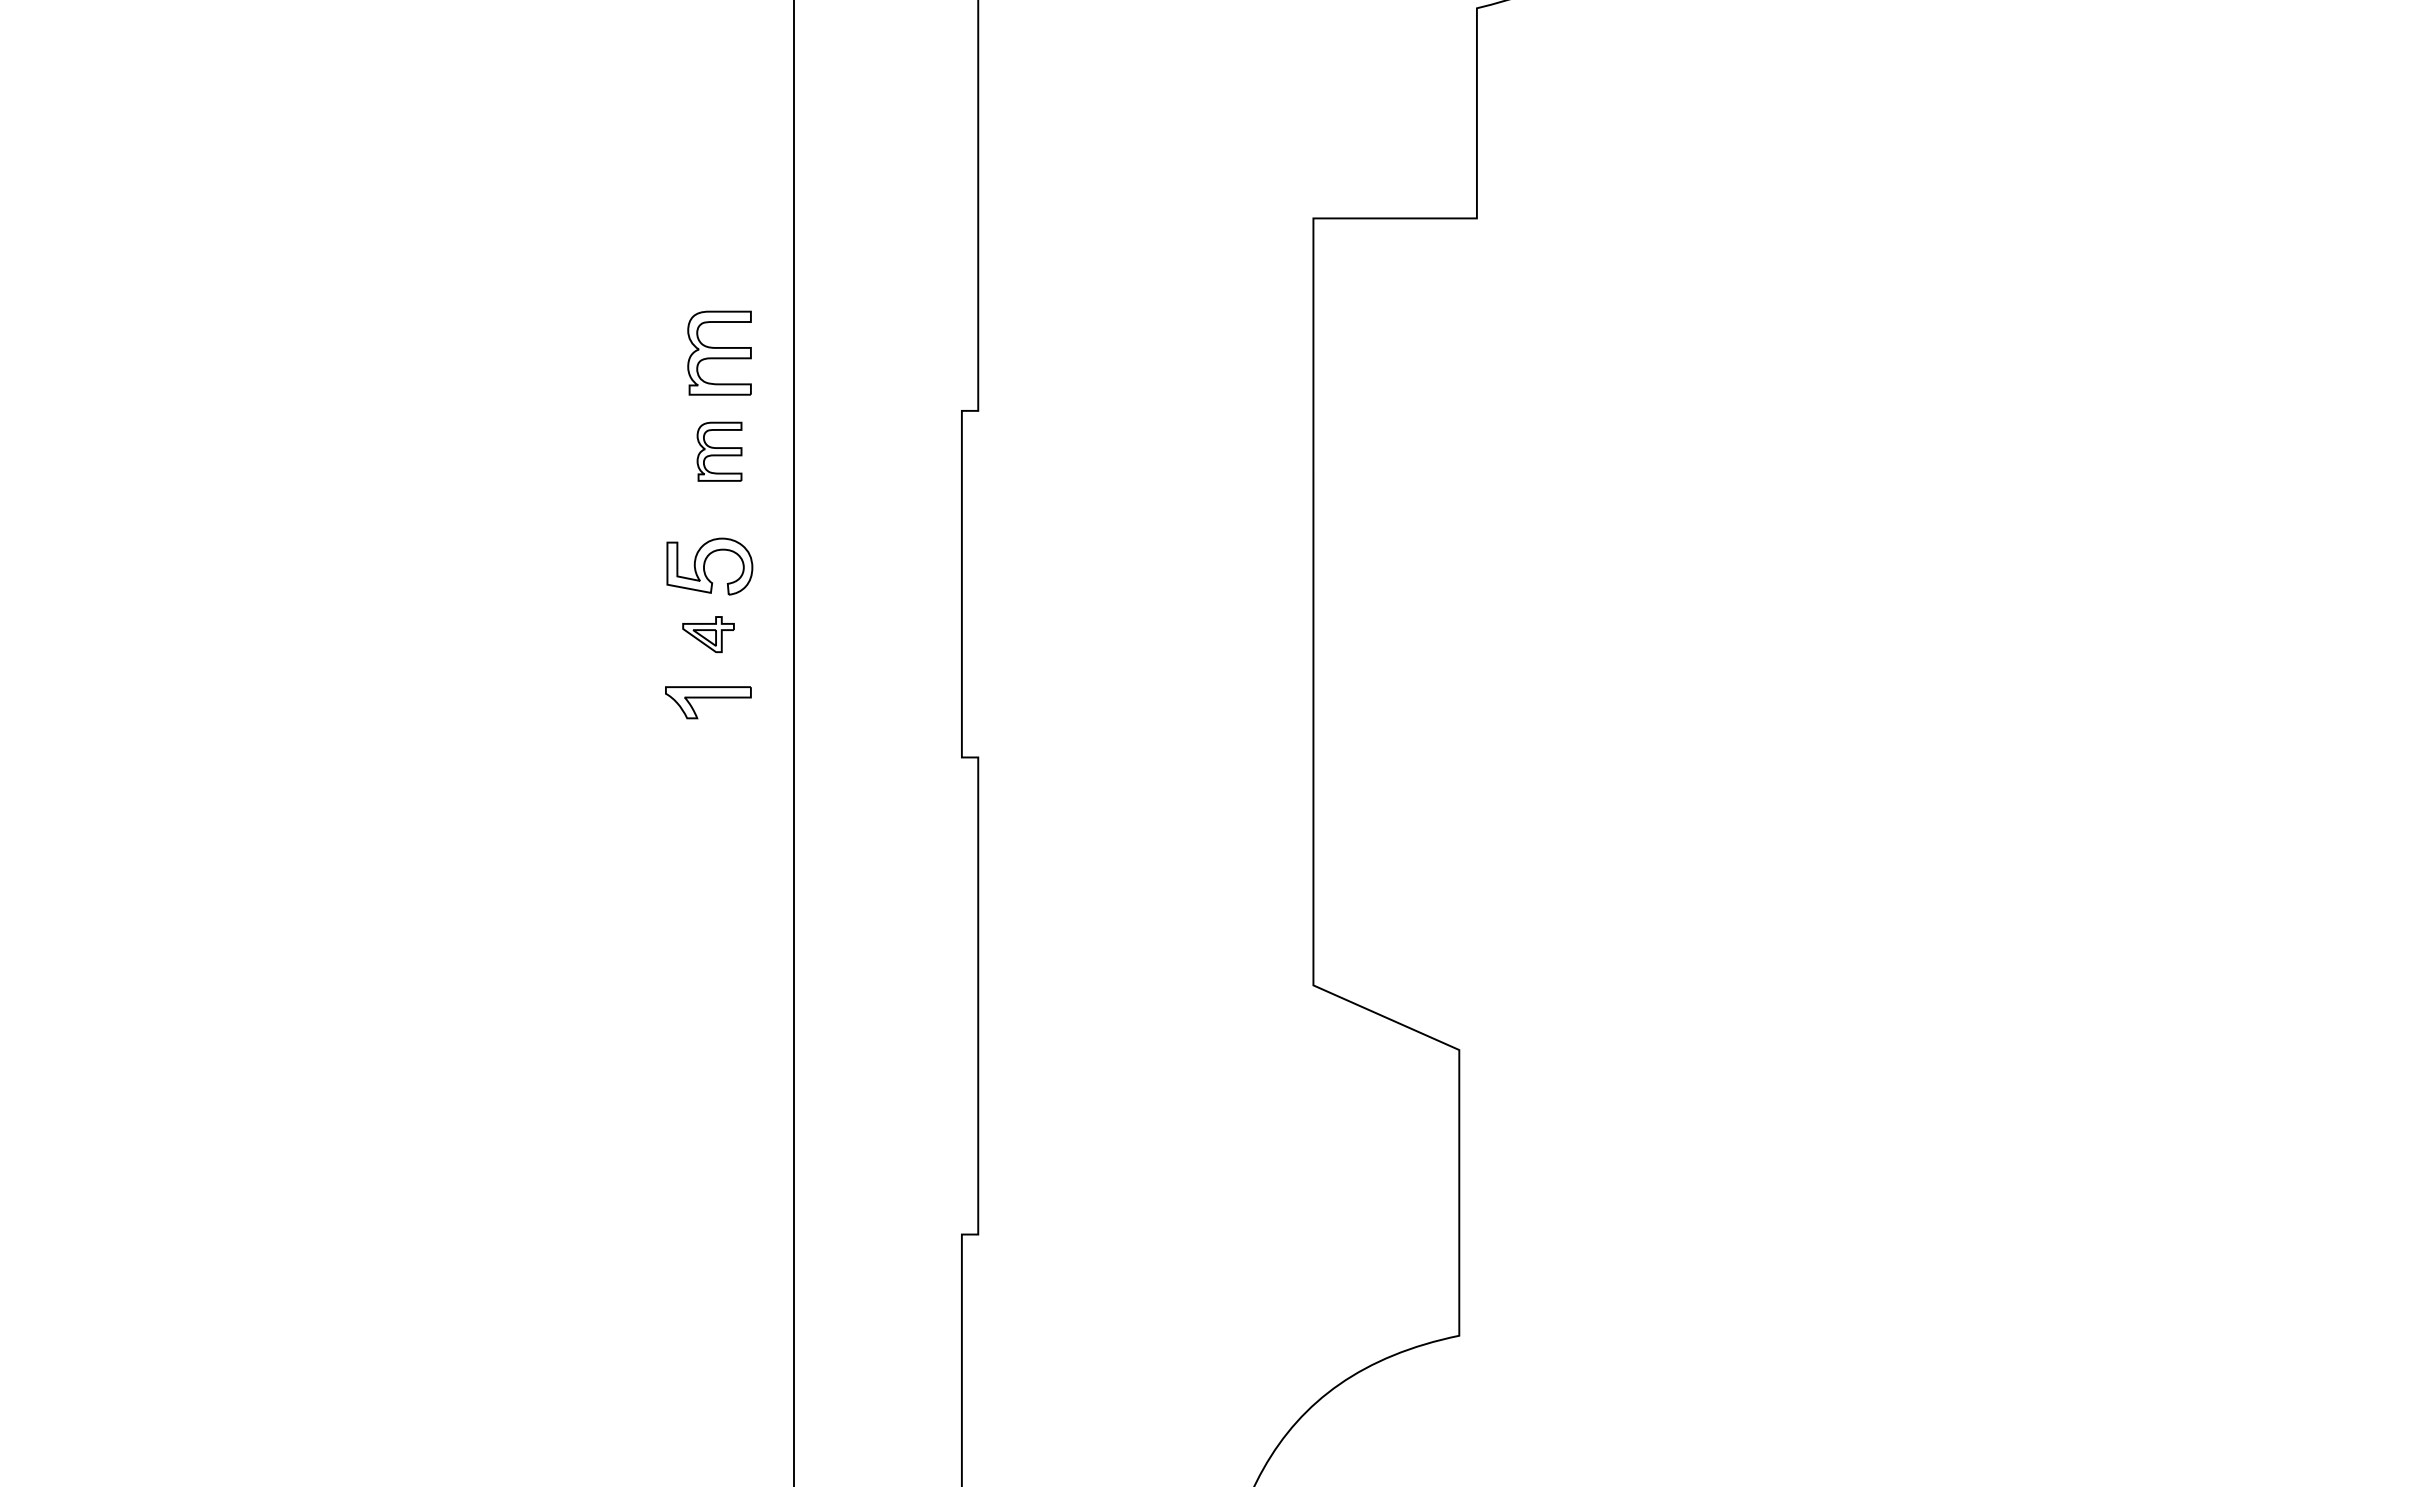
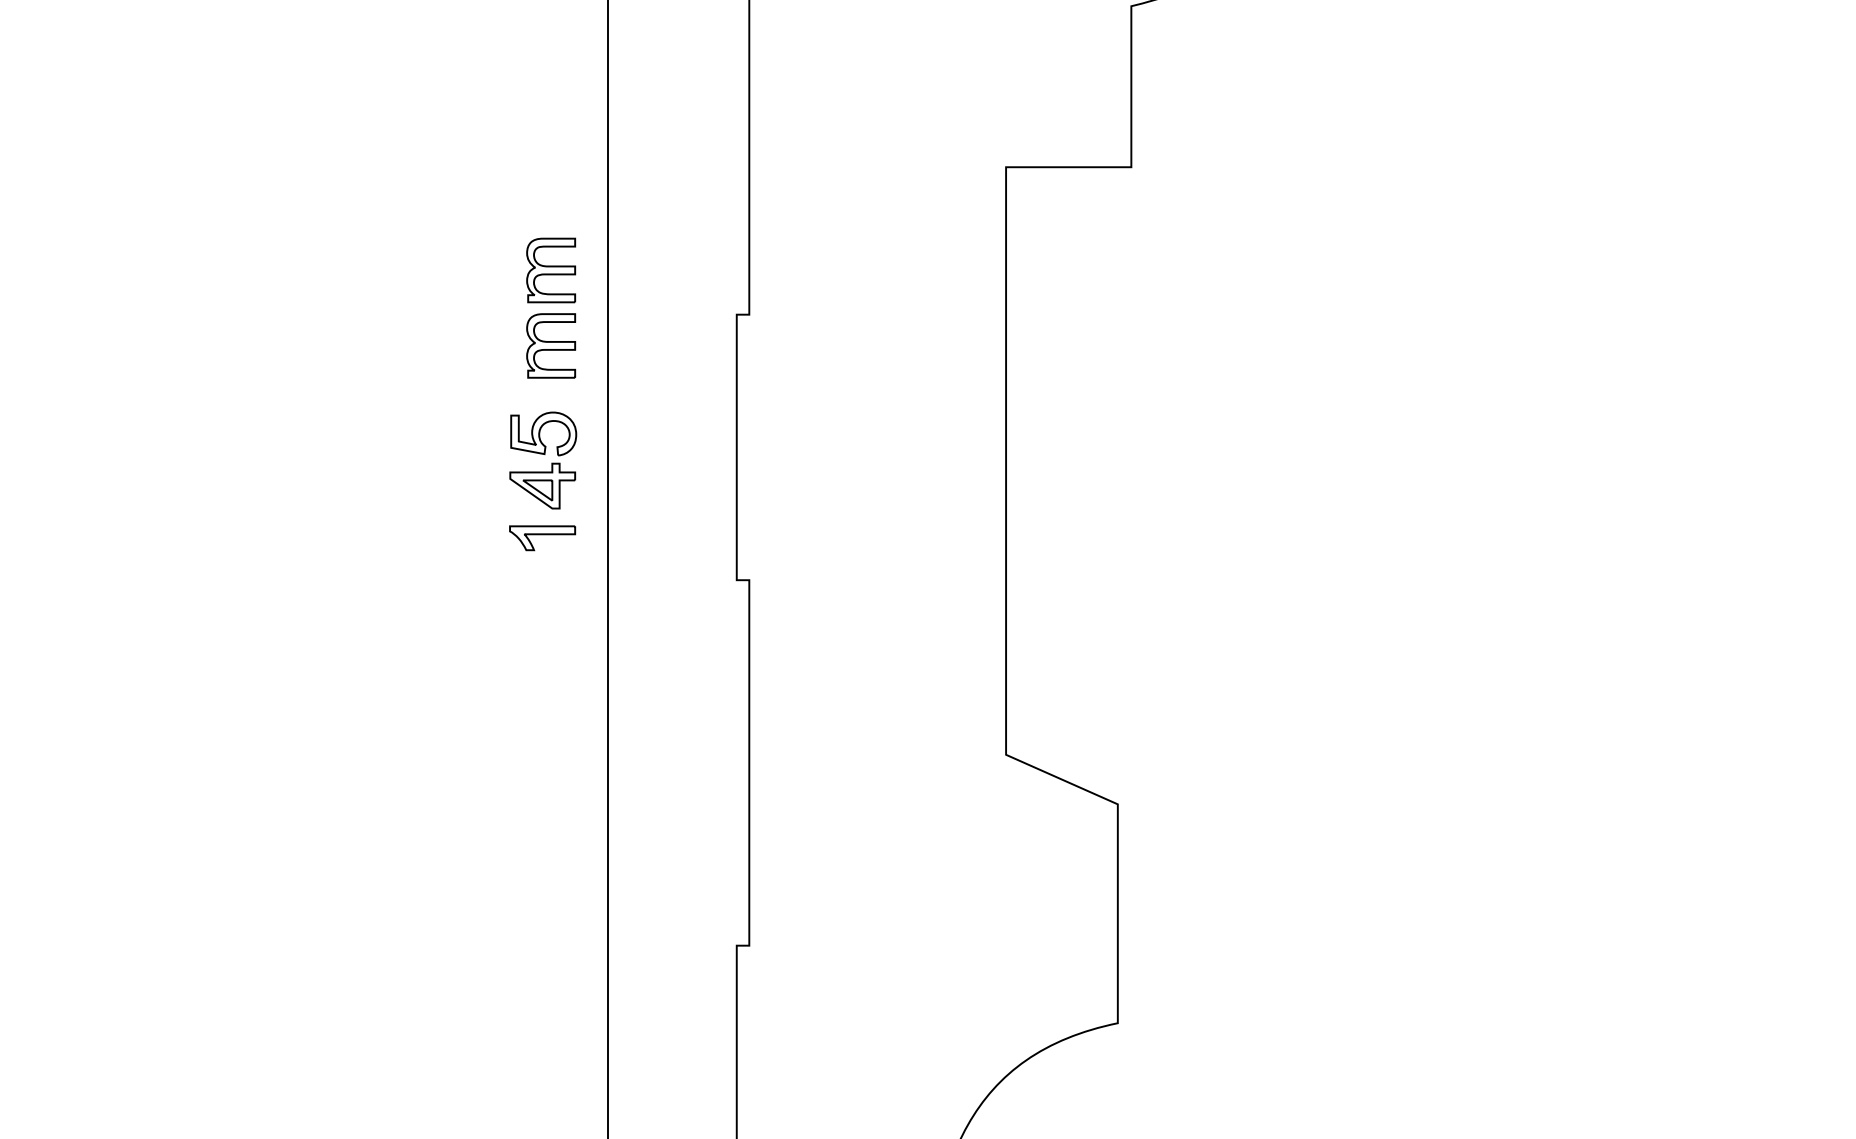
part: (719, 451) -> (551, 345), size x1.43
part: (708, 634) -> (542, 485), size x1.67

